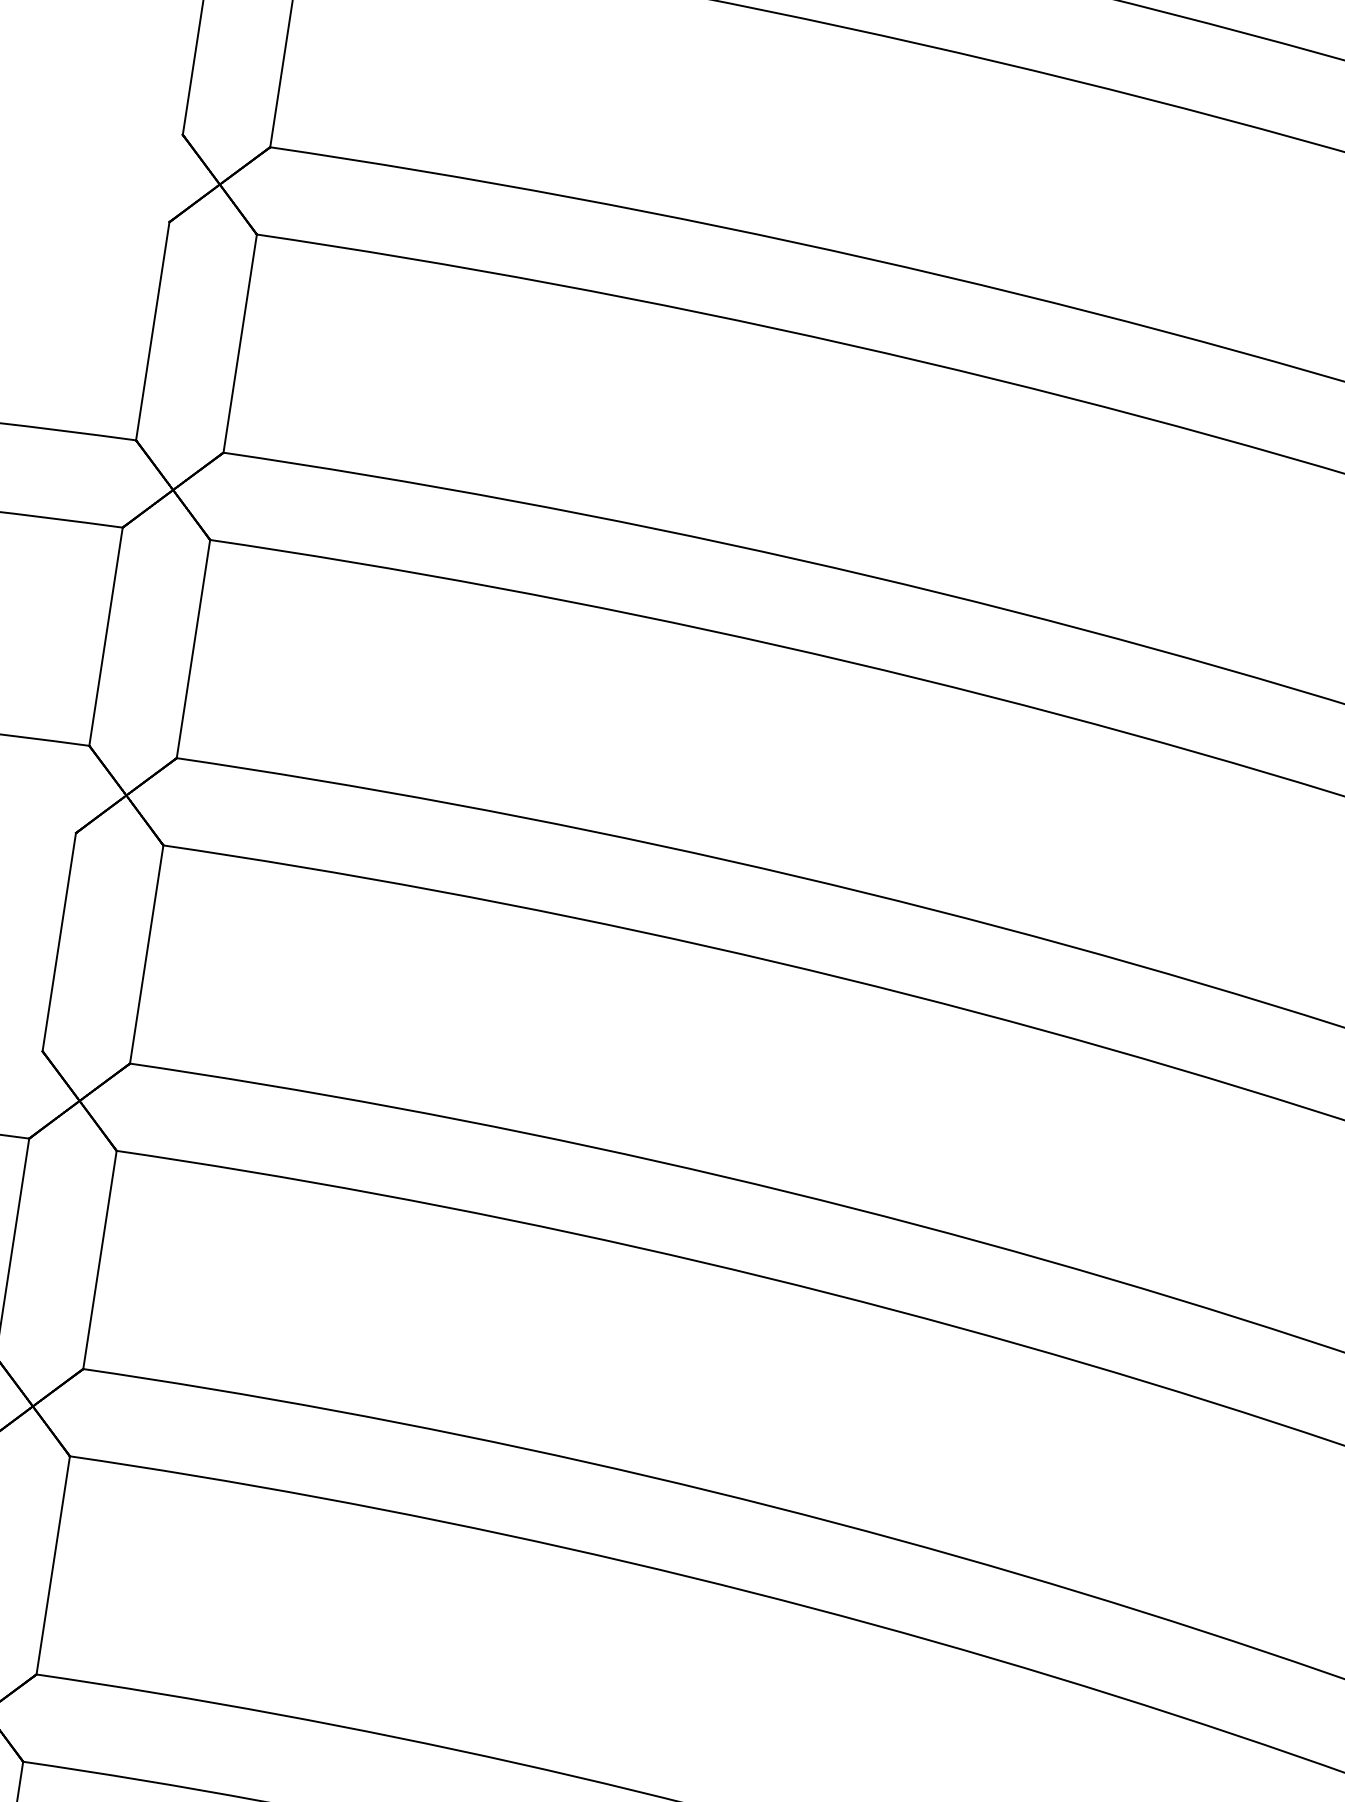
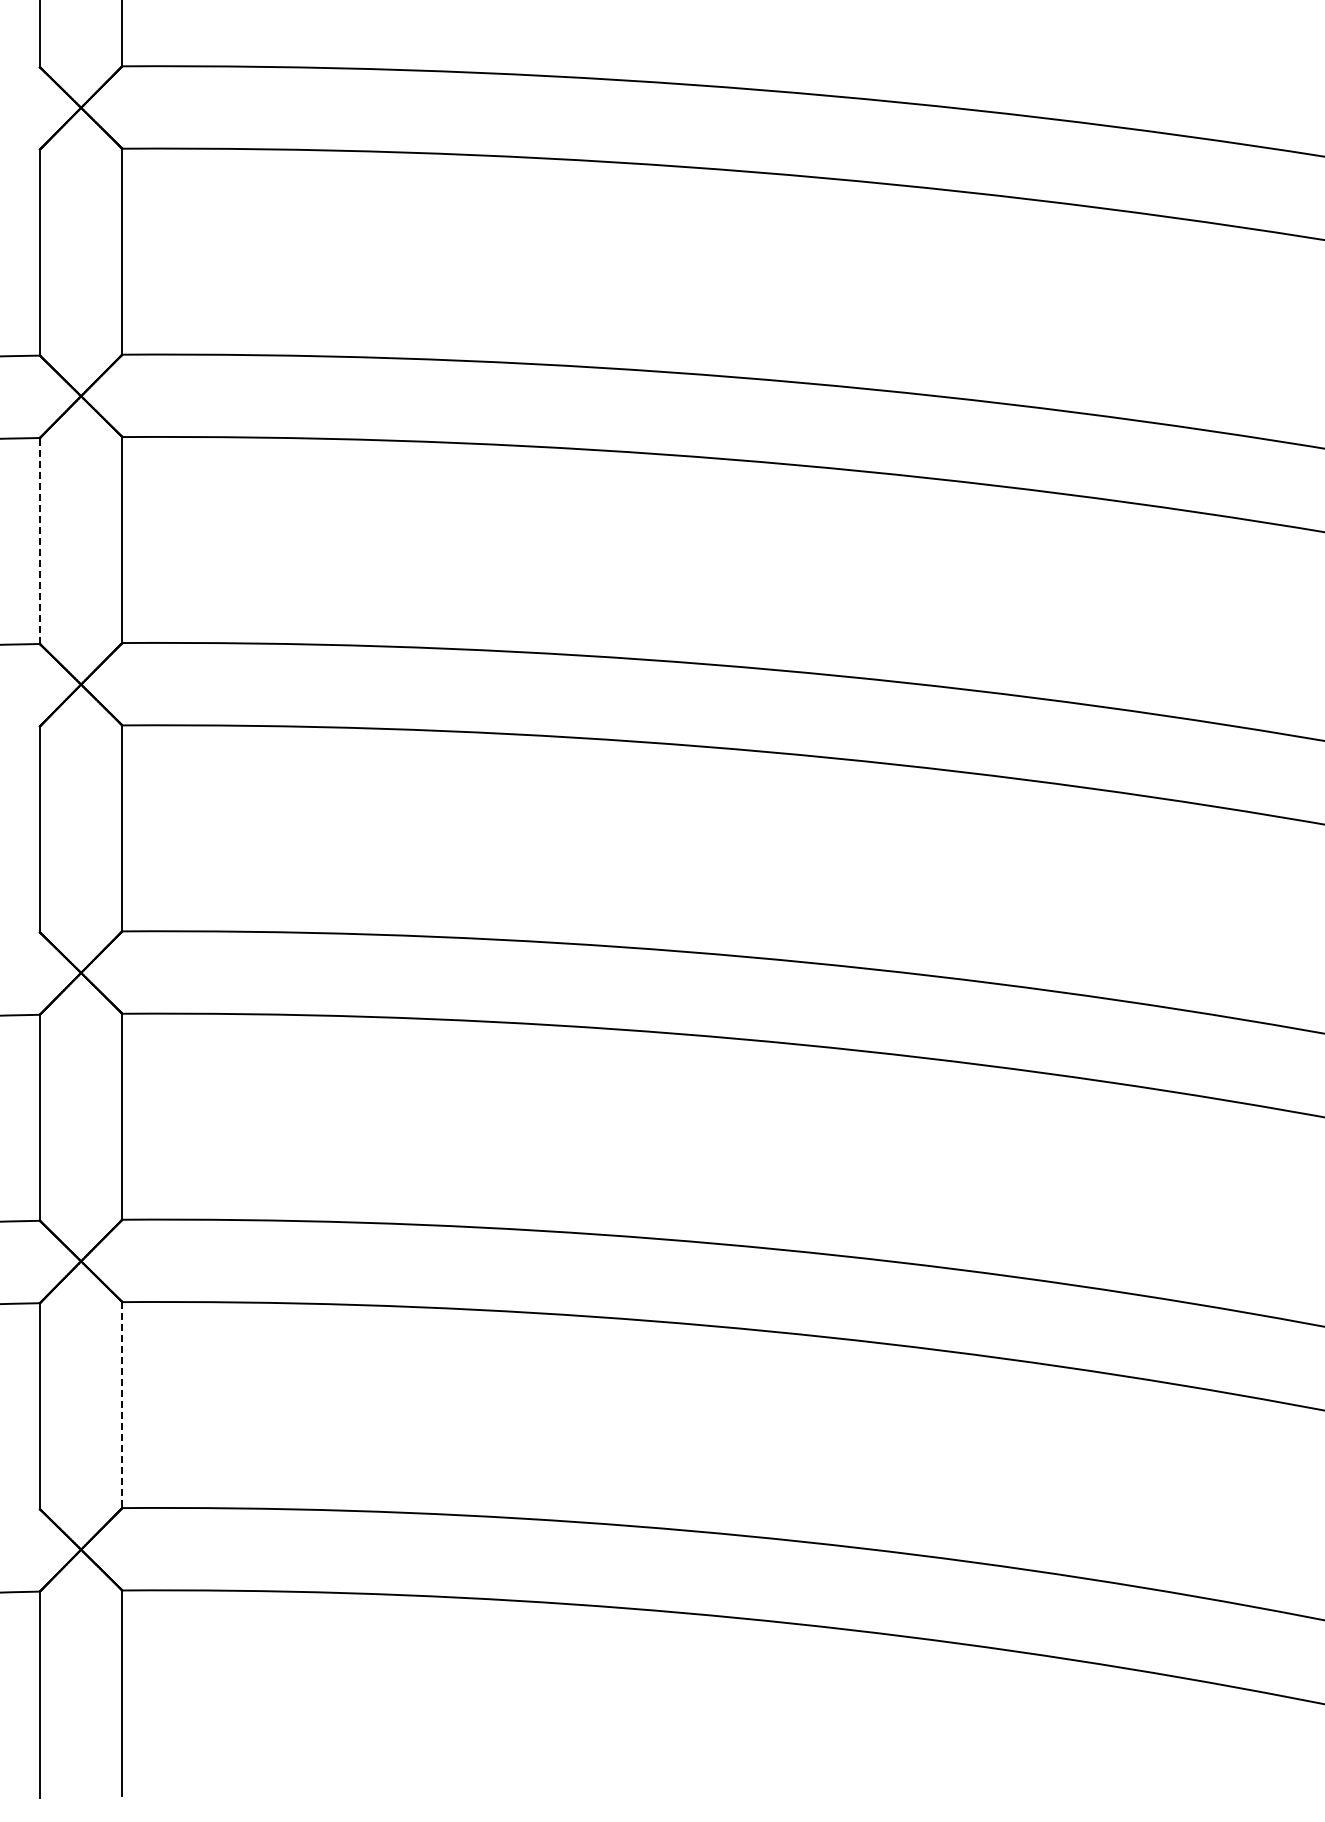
line: (105, 636) -> (39, 540), solid -> dashed
line: (53, 1565) -> (122, 1405), solid -> dashed

